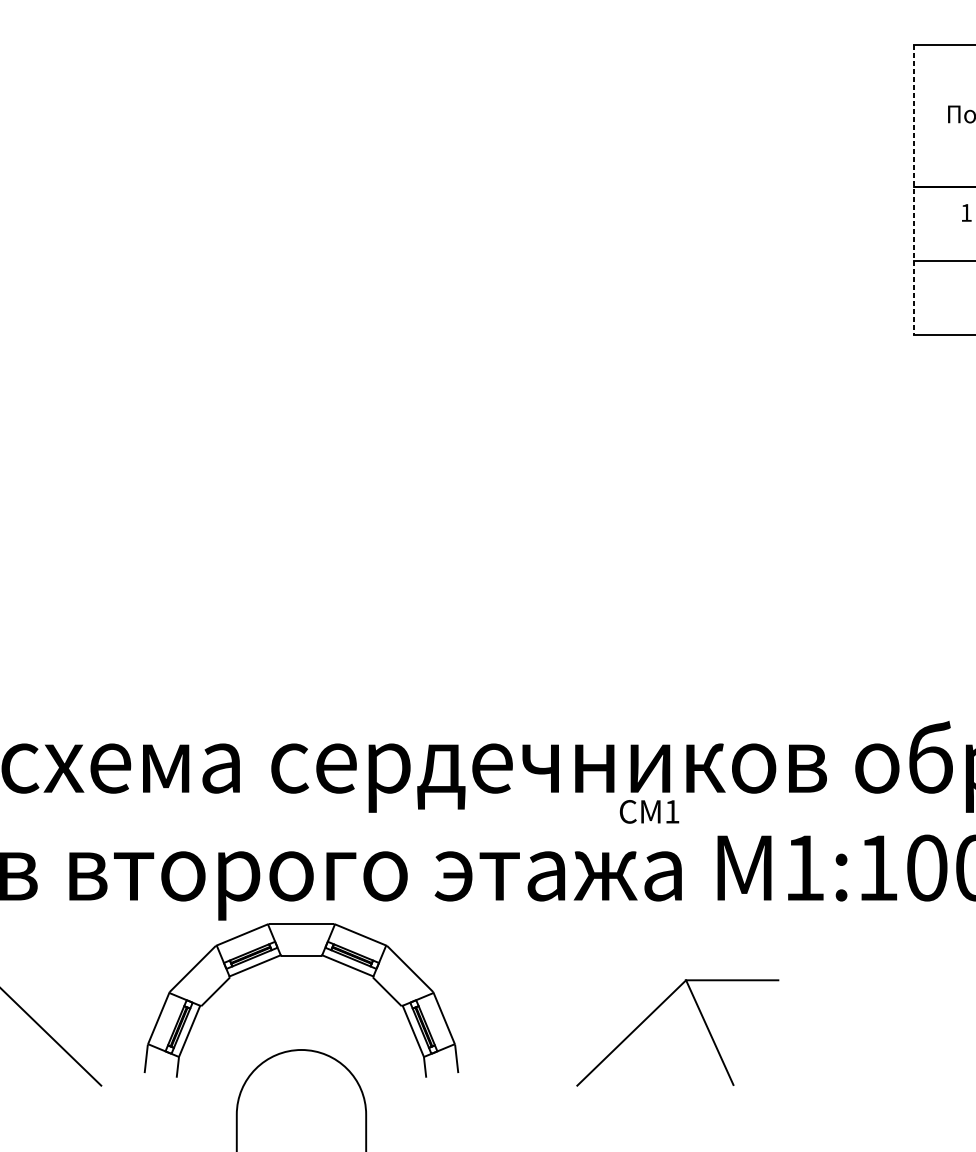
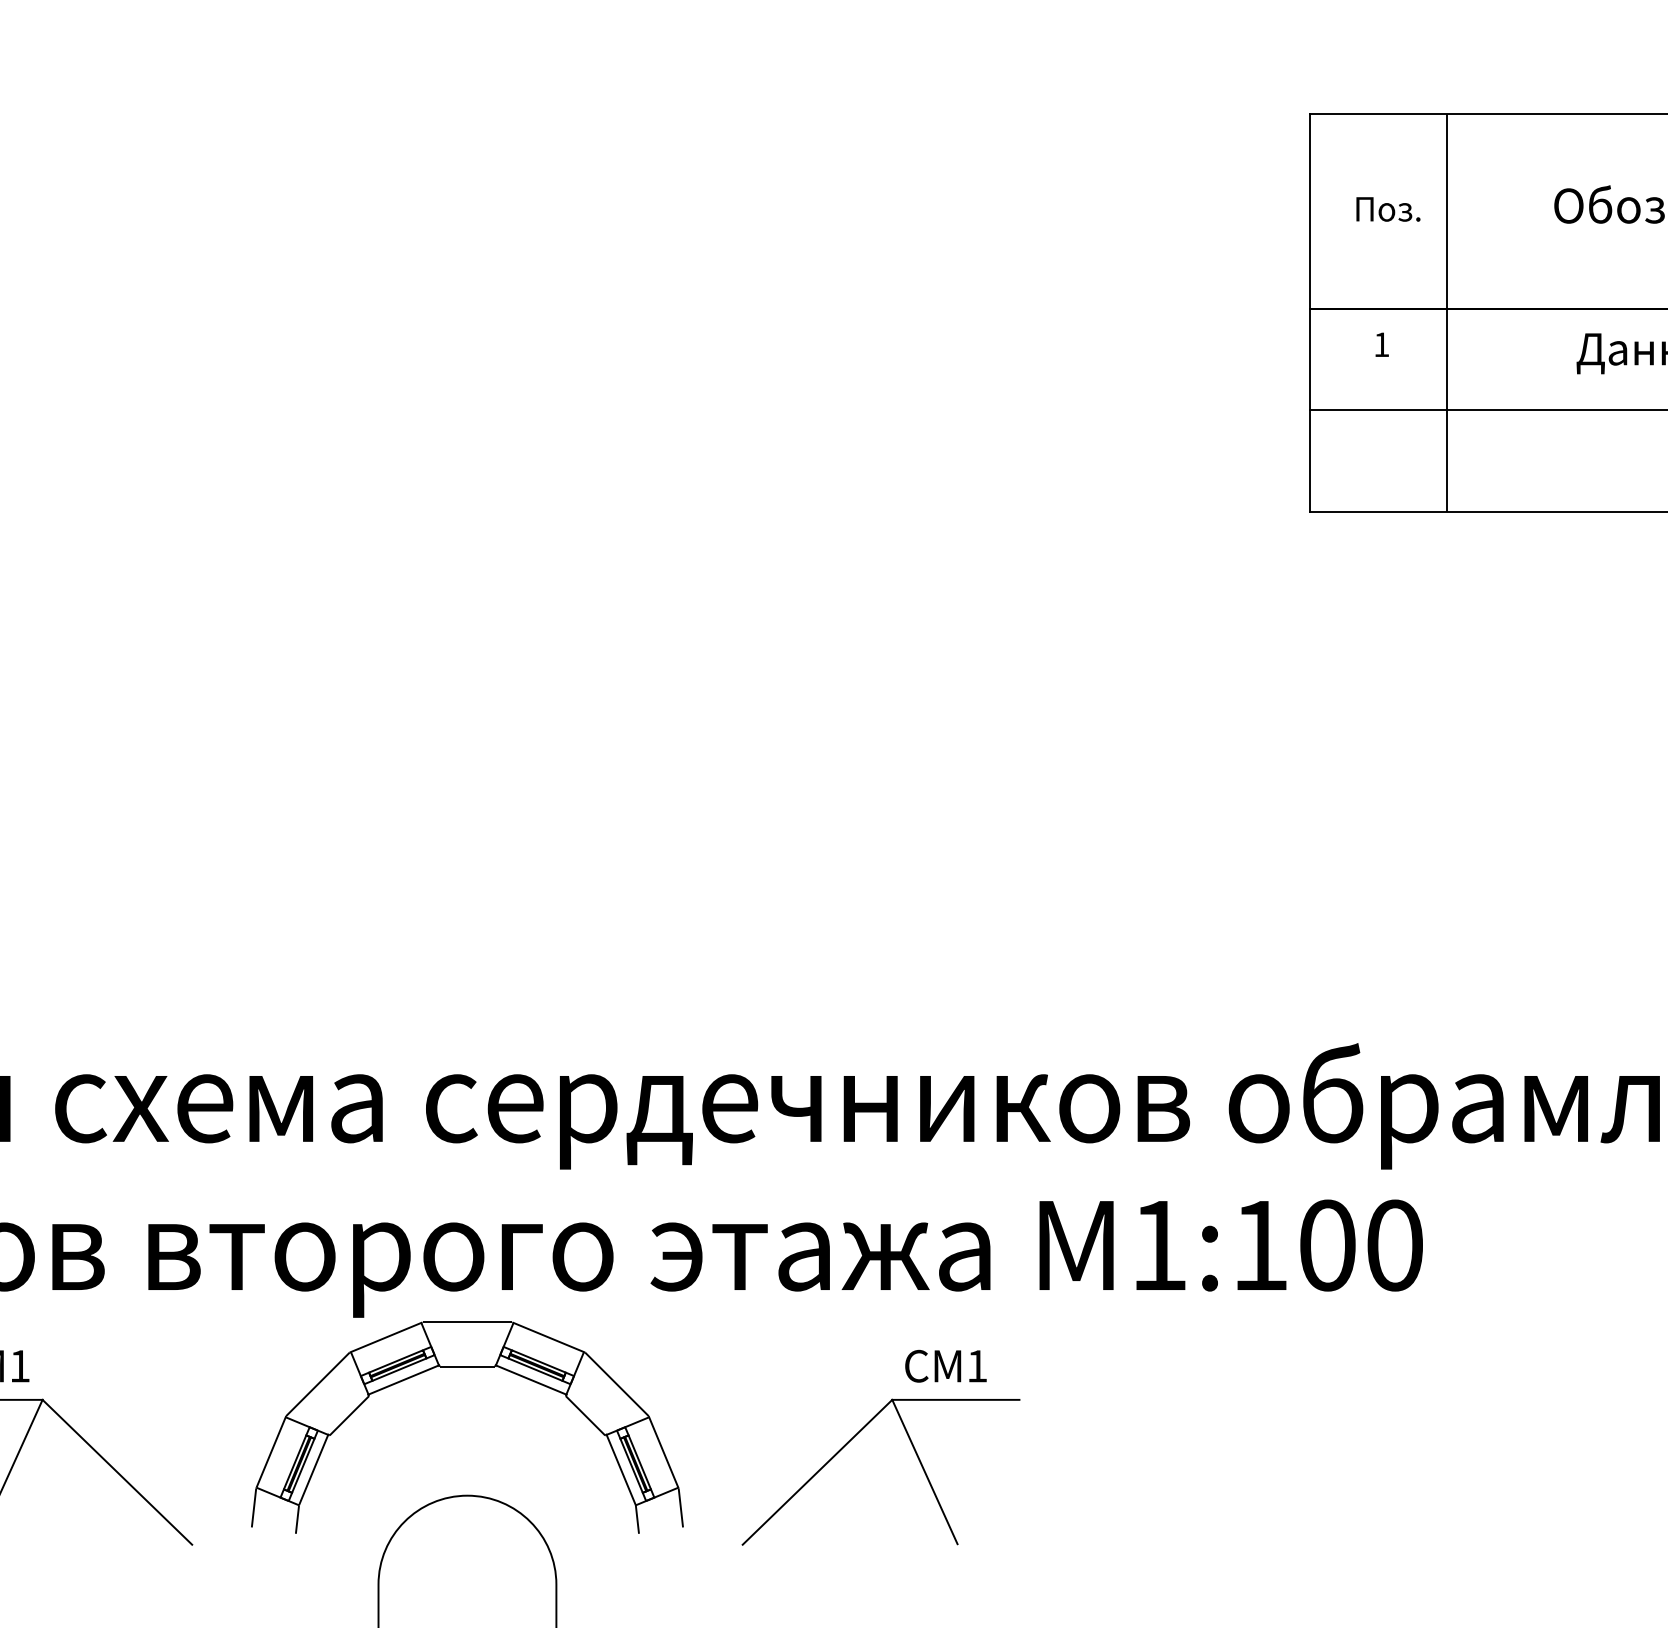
line: (913, 190) -> (1309, 313), dashed -> solid
text: (649, 811) -> (945, 1365), moved
part: (703, 1021) -> (916, 1456), moved

